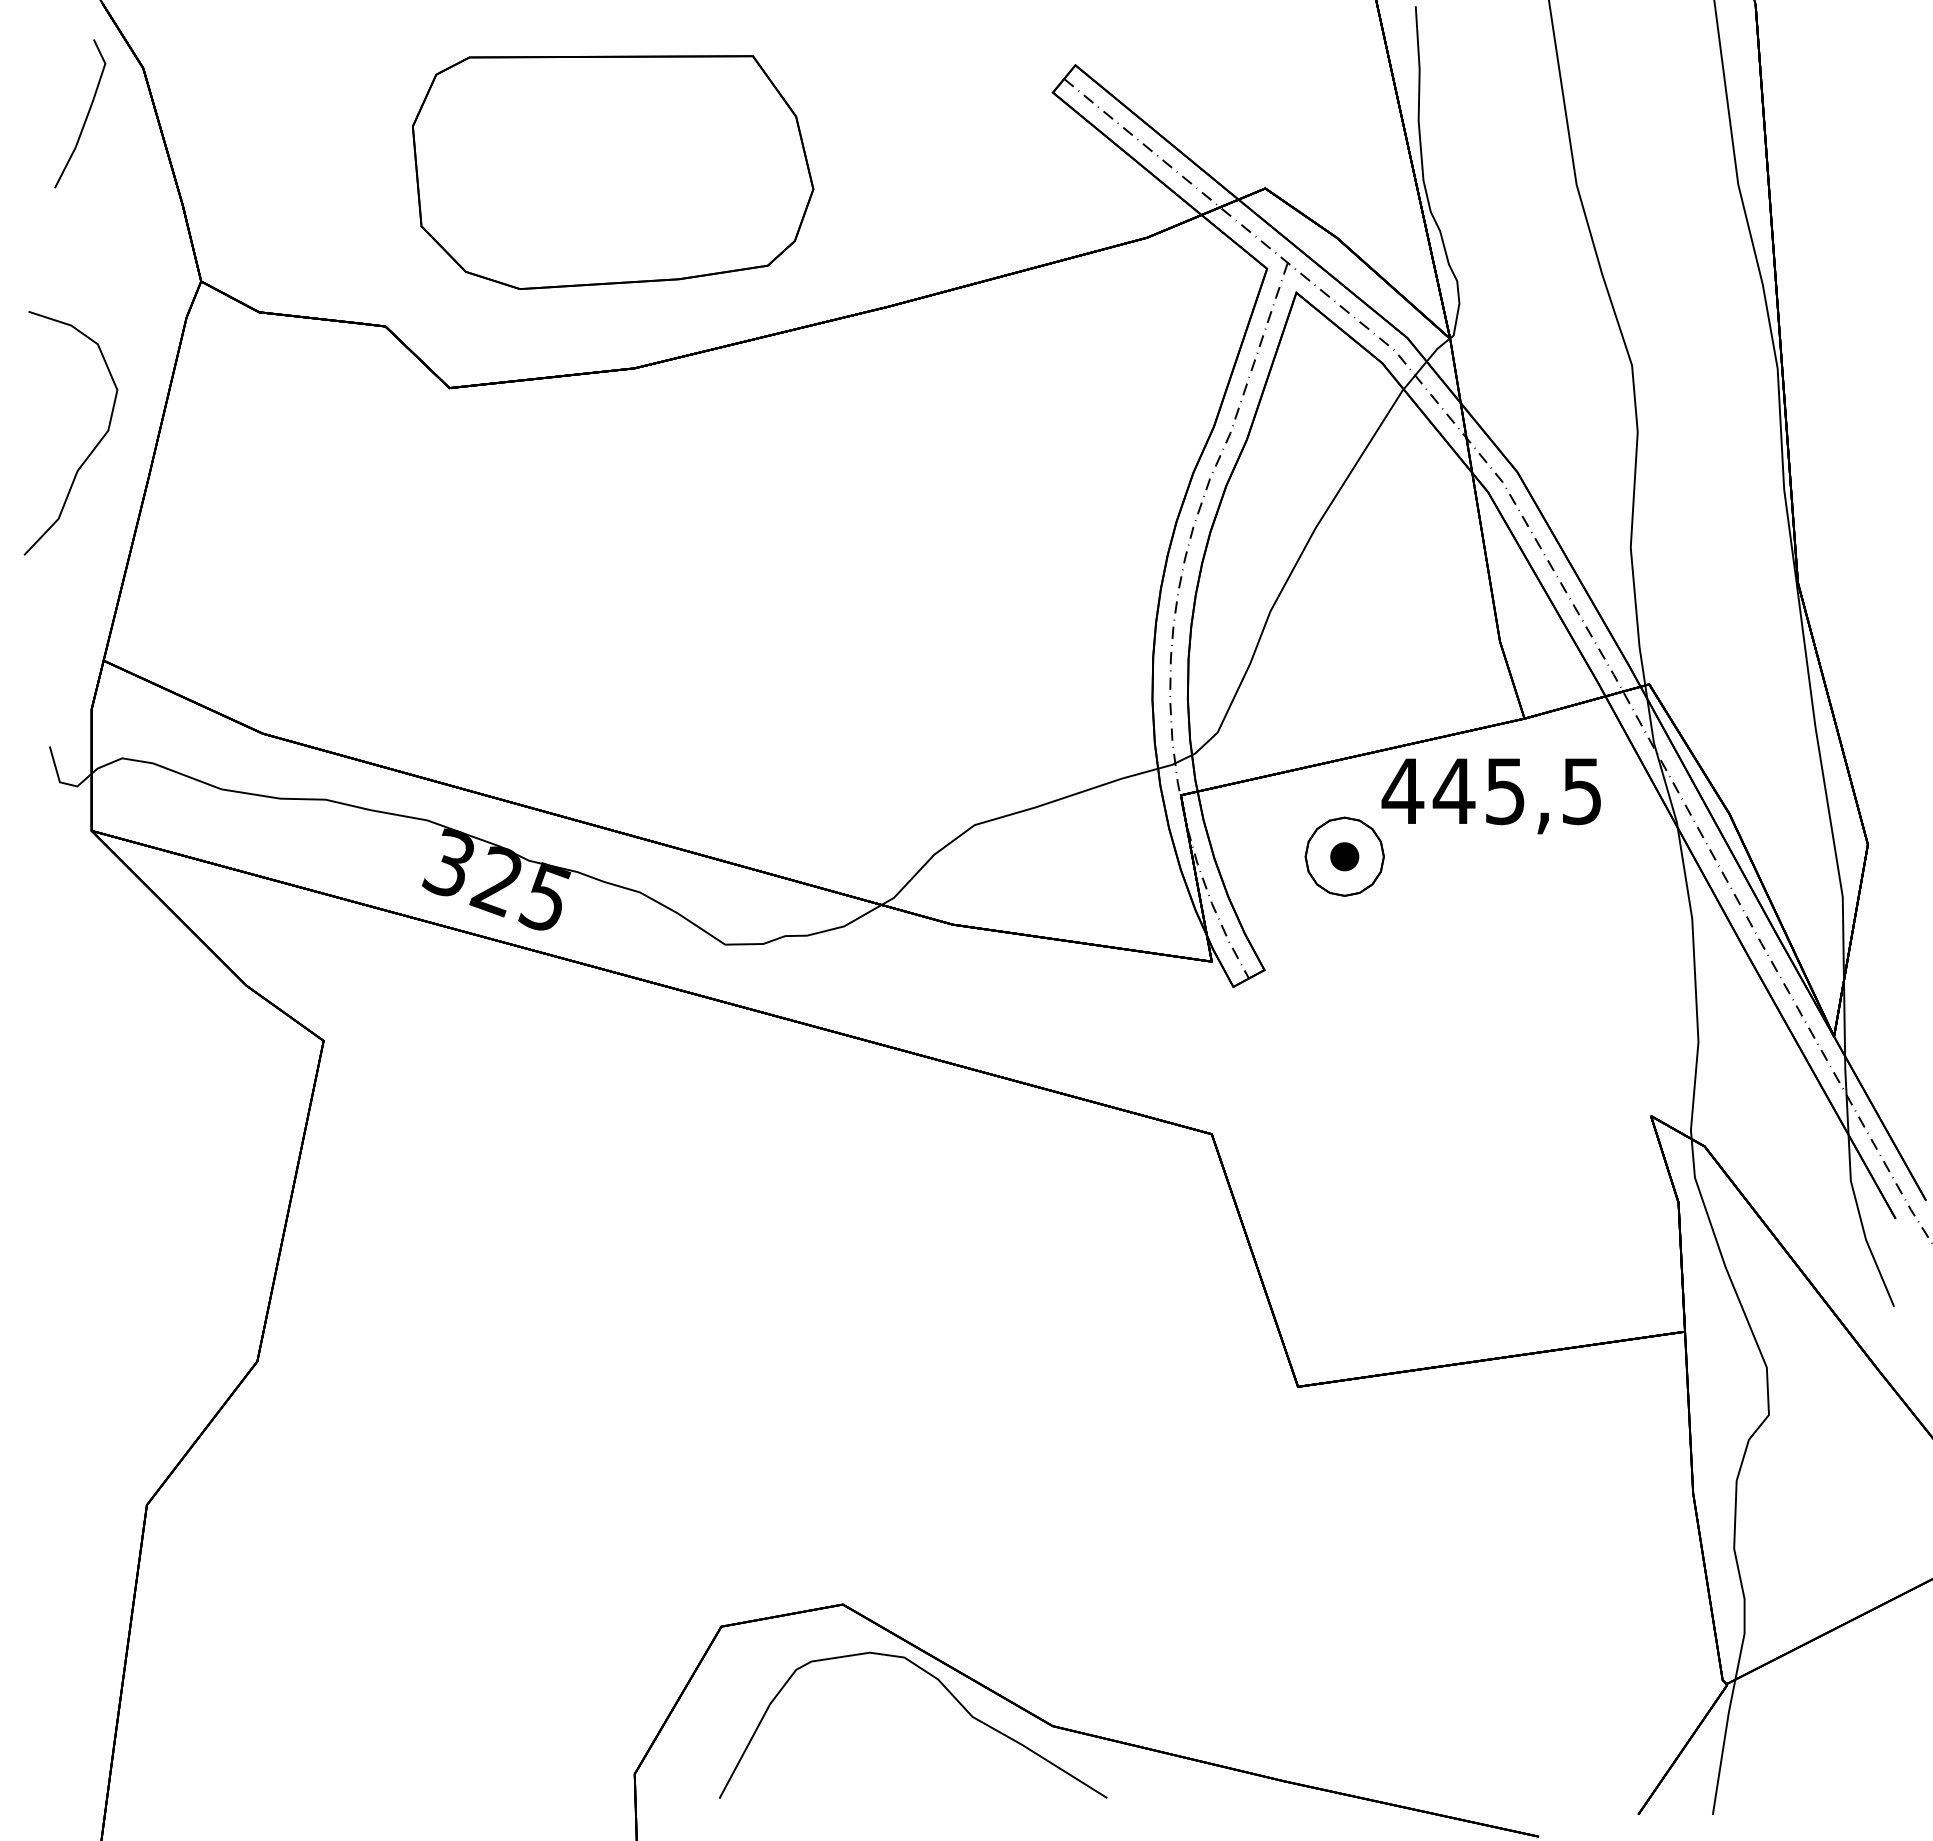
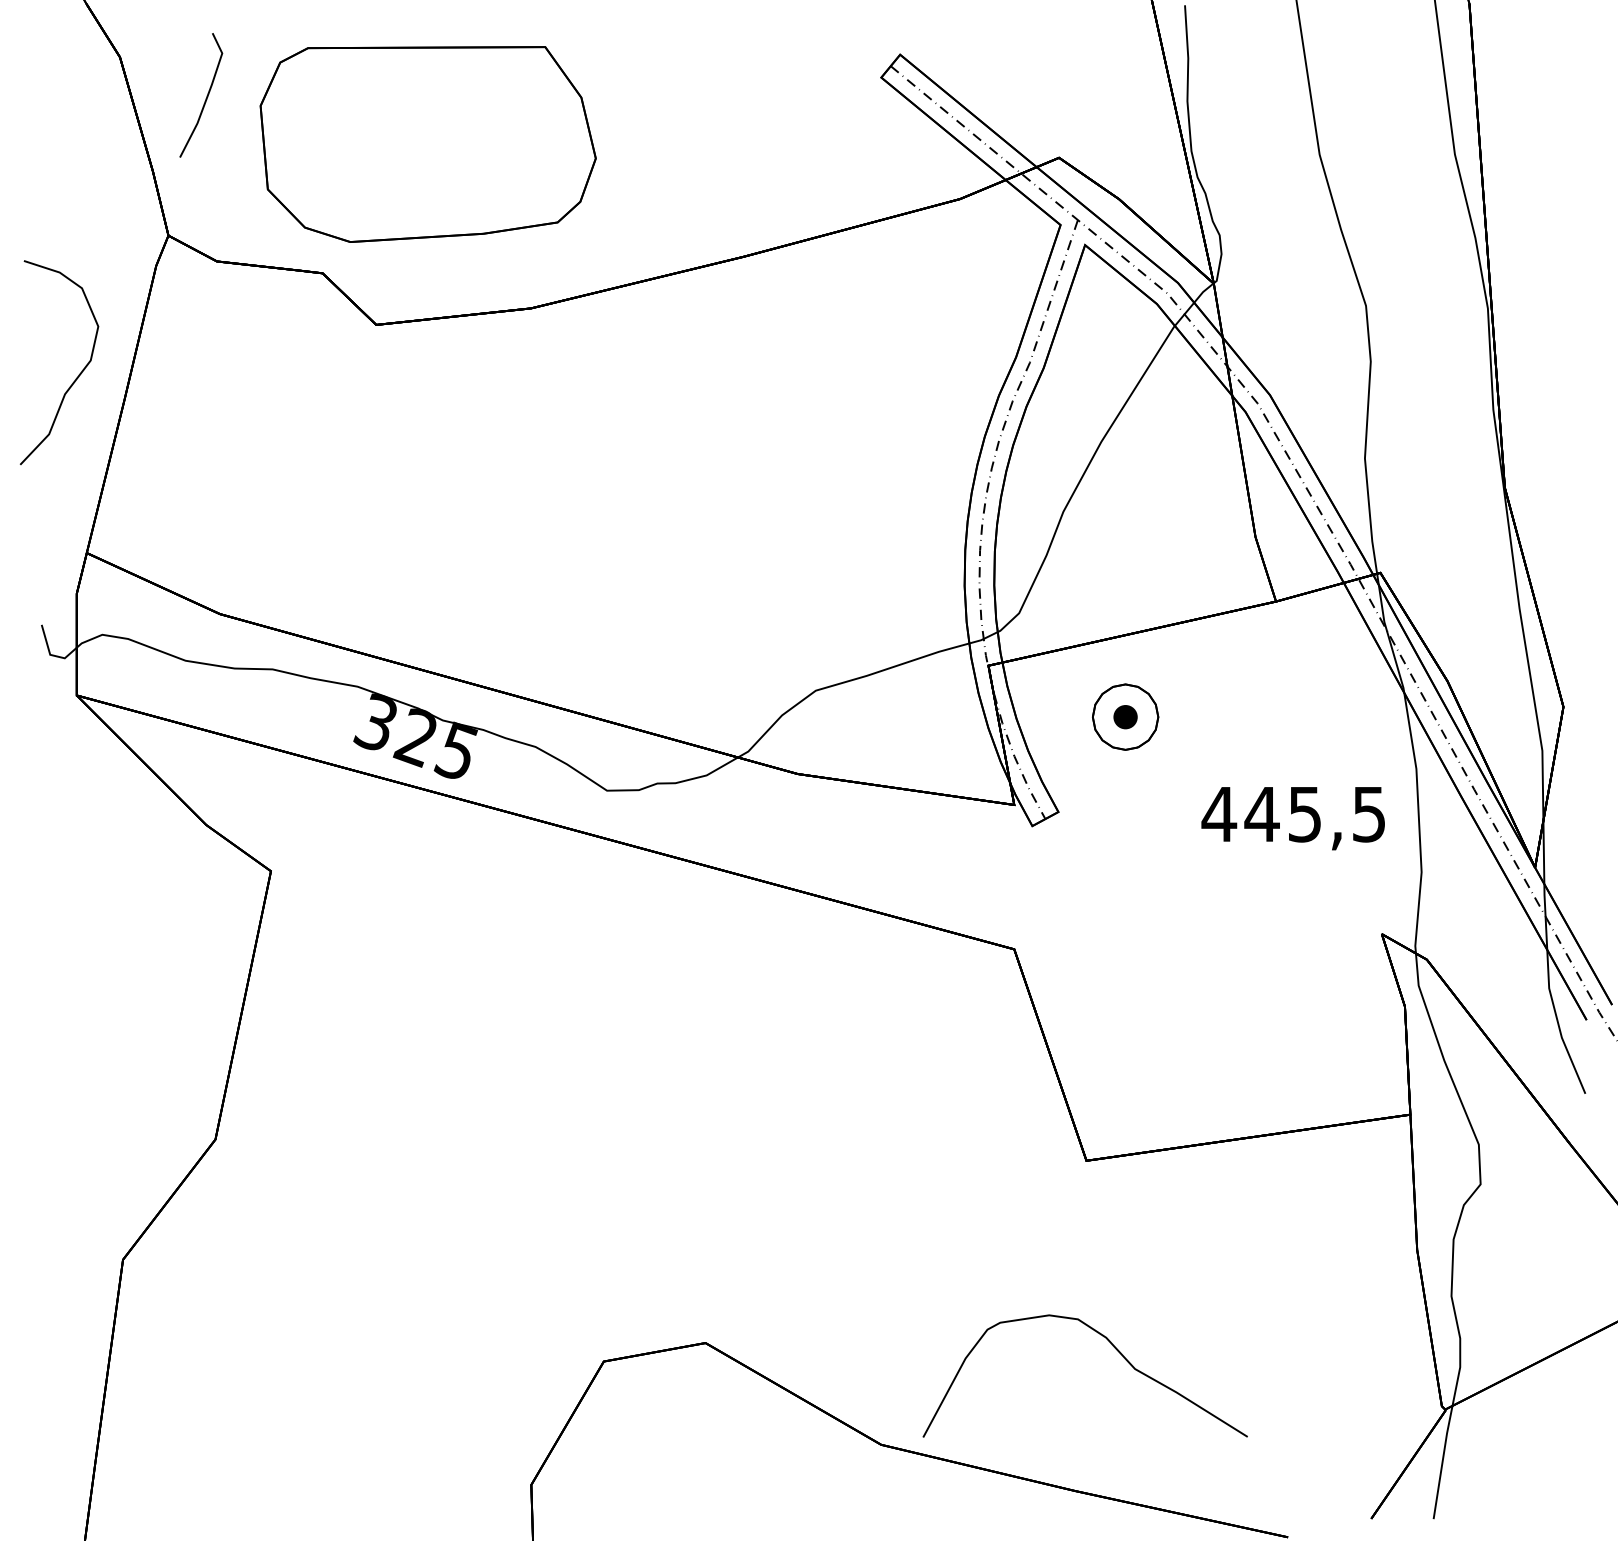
line: (86, 114) -> (206, 95), moved
part: (612, 172) -> (427, 144), moved
text: (1490, 796) -> (1292, 818), moved
curve: (946, 1691) -> (1113, 1347), moved

